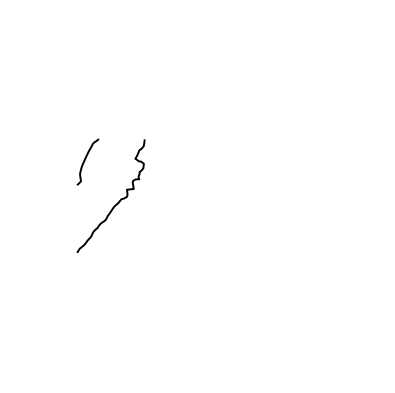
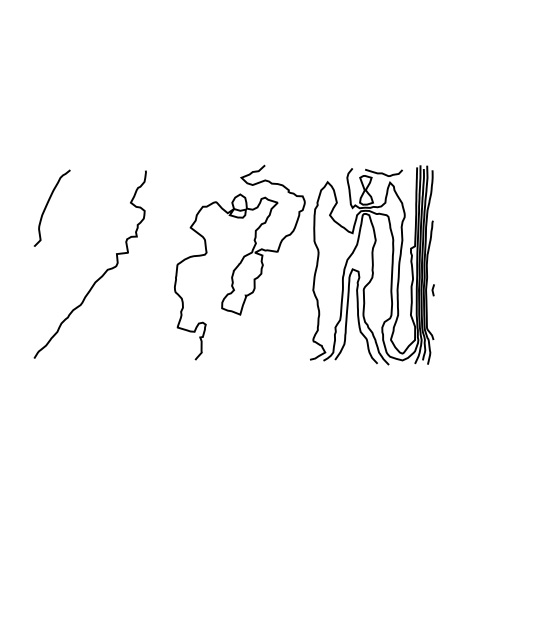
part: (246, 197) -> (314, 266), added

